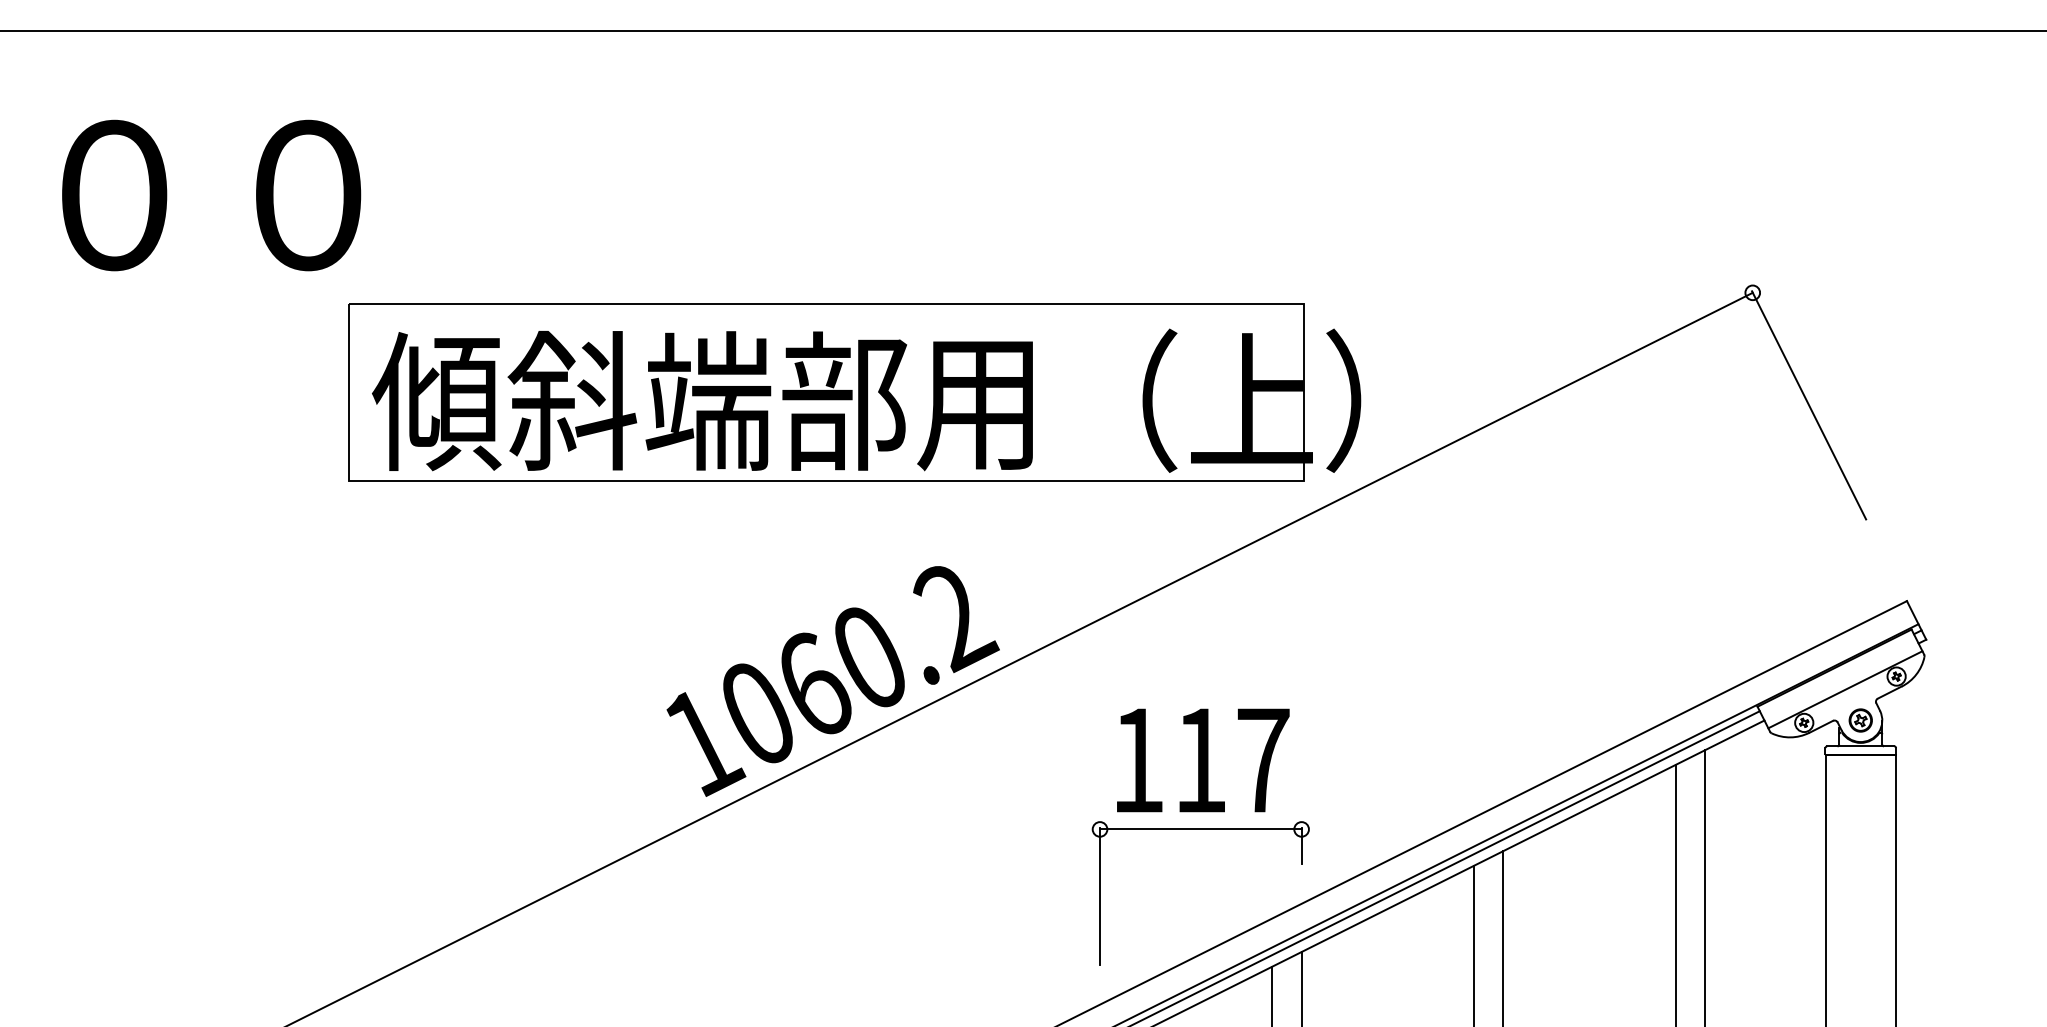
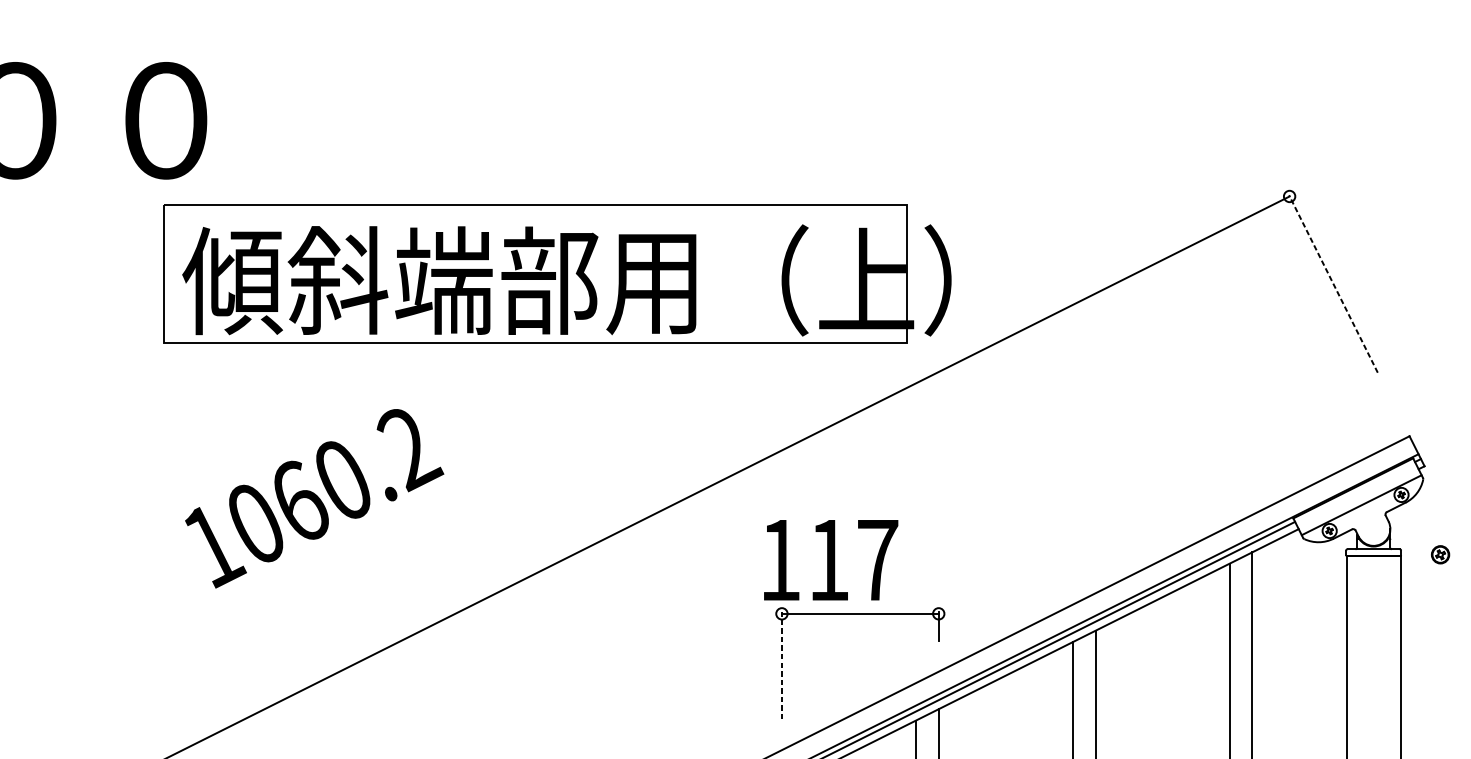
part: (854, 392) -> (557, 273), moved
line: (1809, 405) -> (1333, 284), solid -> dashed
text: (832, 681) -> (314, 498), moved
part: (1860, 720) -> (1440, 554), moved
text: (1203, 760) -> (831, 560), moved
line: (1100, 896) -> (782, 666), solid -> dashed

